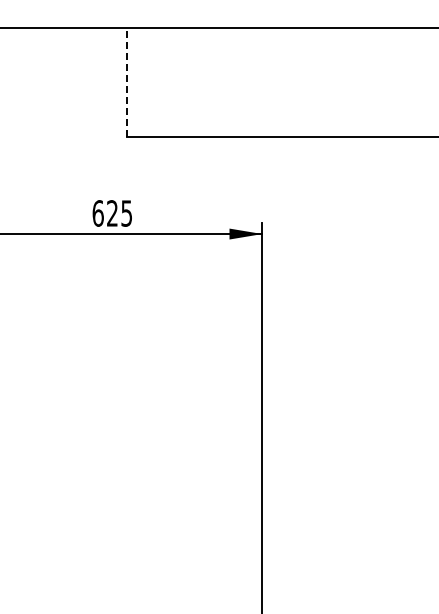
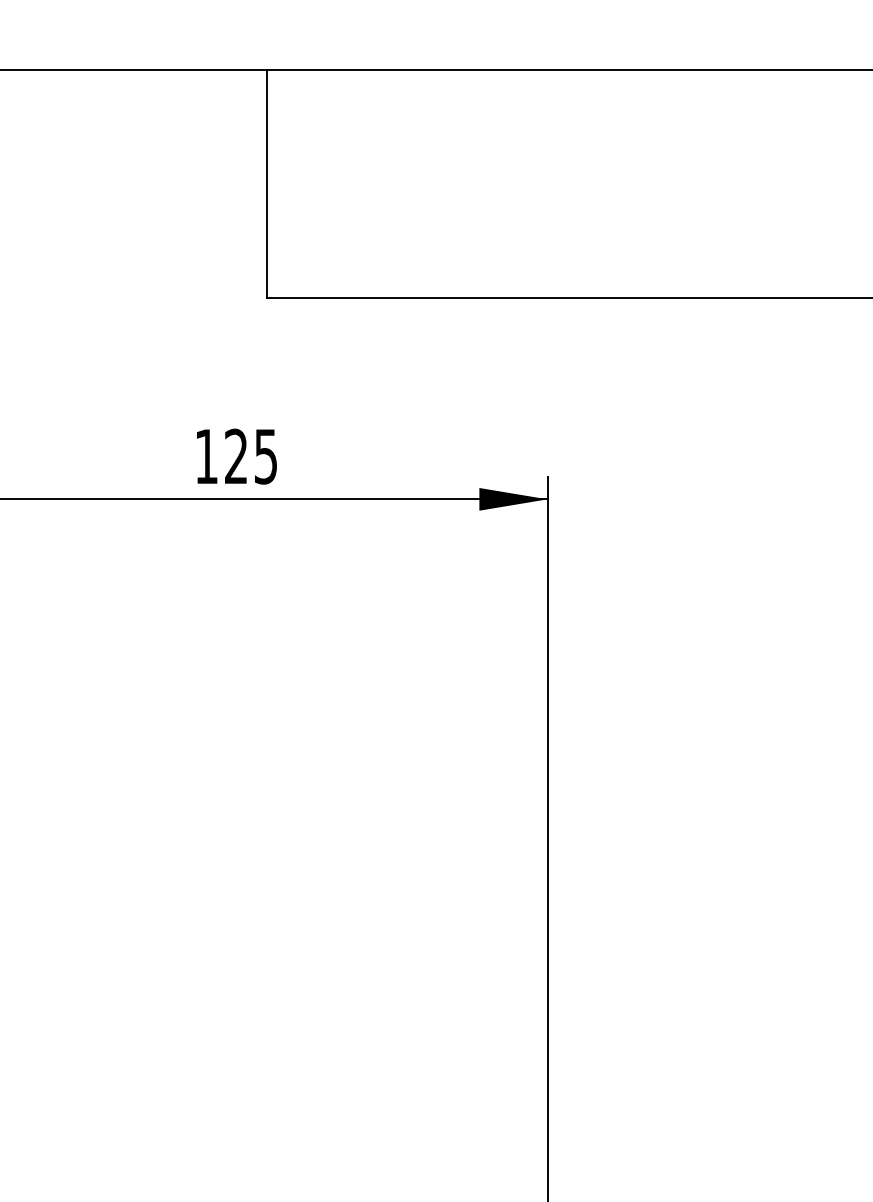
line: (127, 82) -> (267, 184), dashed -> solid
text: (97, 213) -> (205, 456), 625 -> 125

